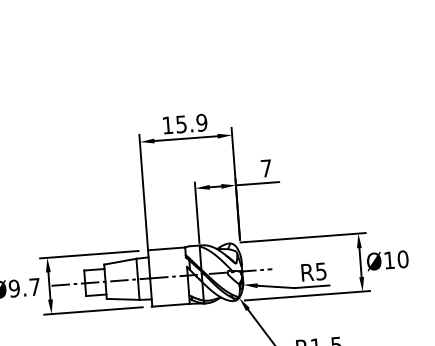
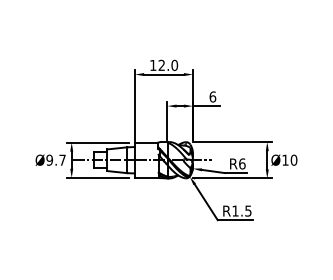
text: (190, 122) -> (167, 64), 15.9 -> 12.0
text: (265, 167) -> (212, 96), 7 -> 6
text: (321, 270) -> (242, 163), R5 -> R6

